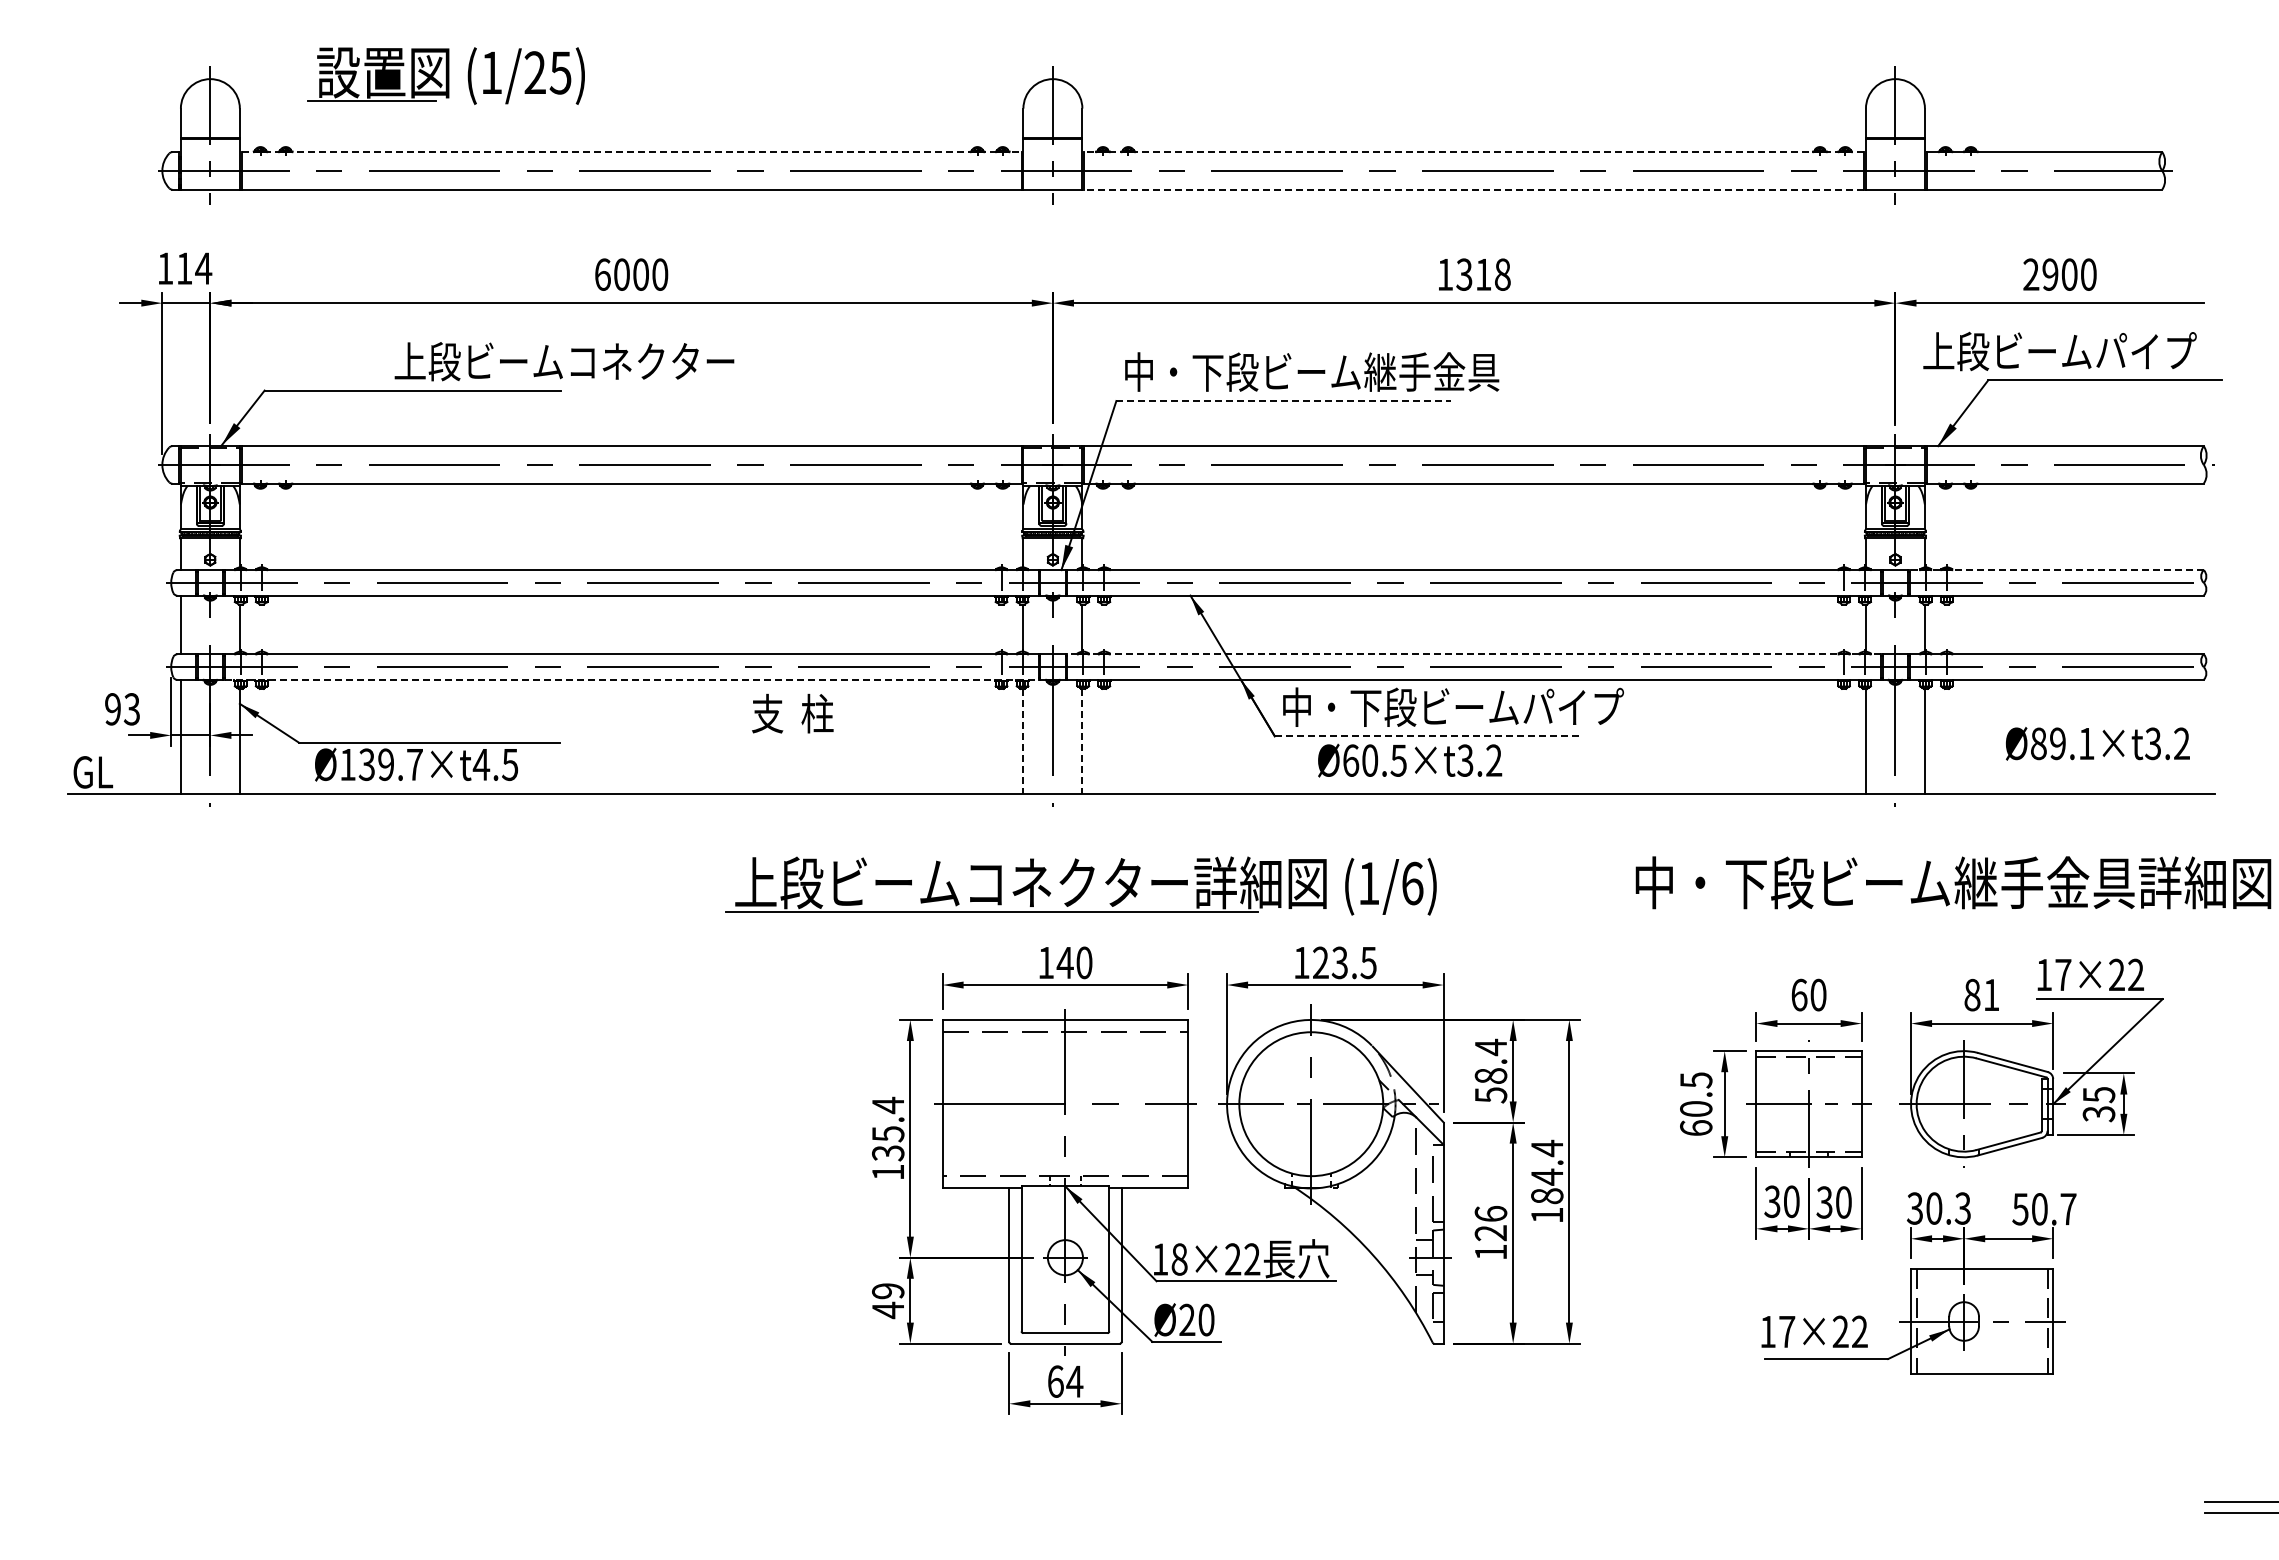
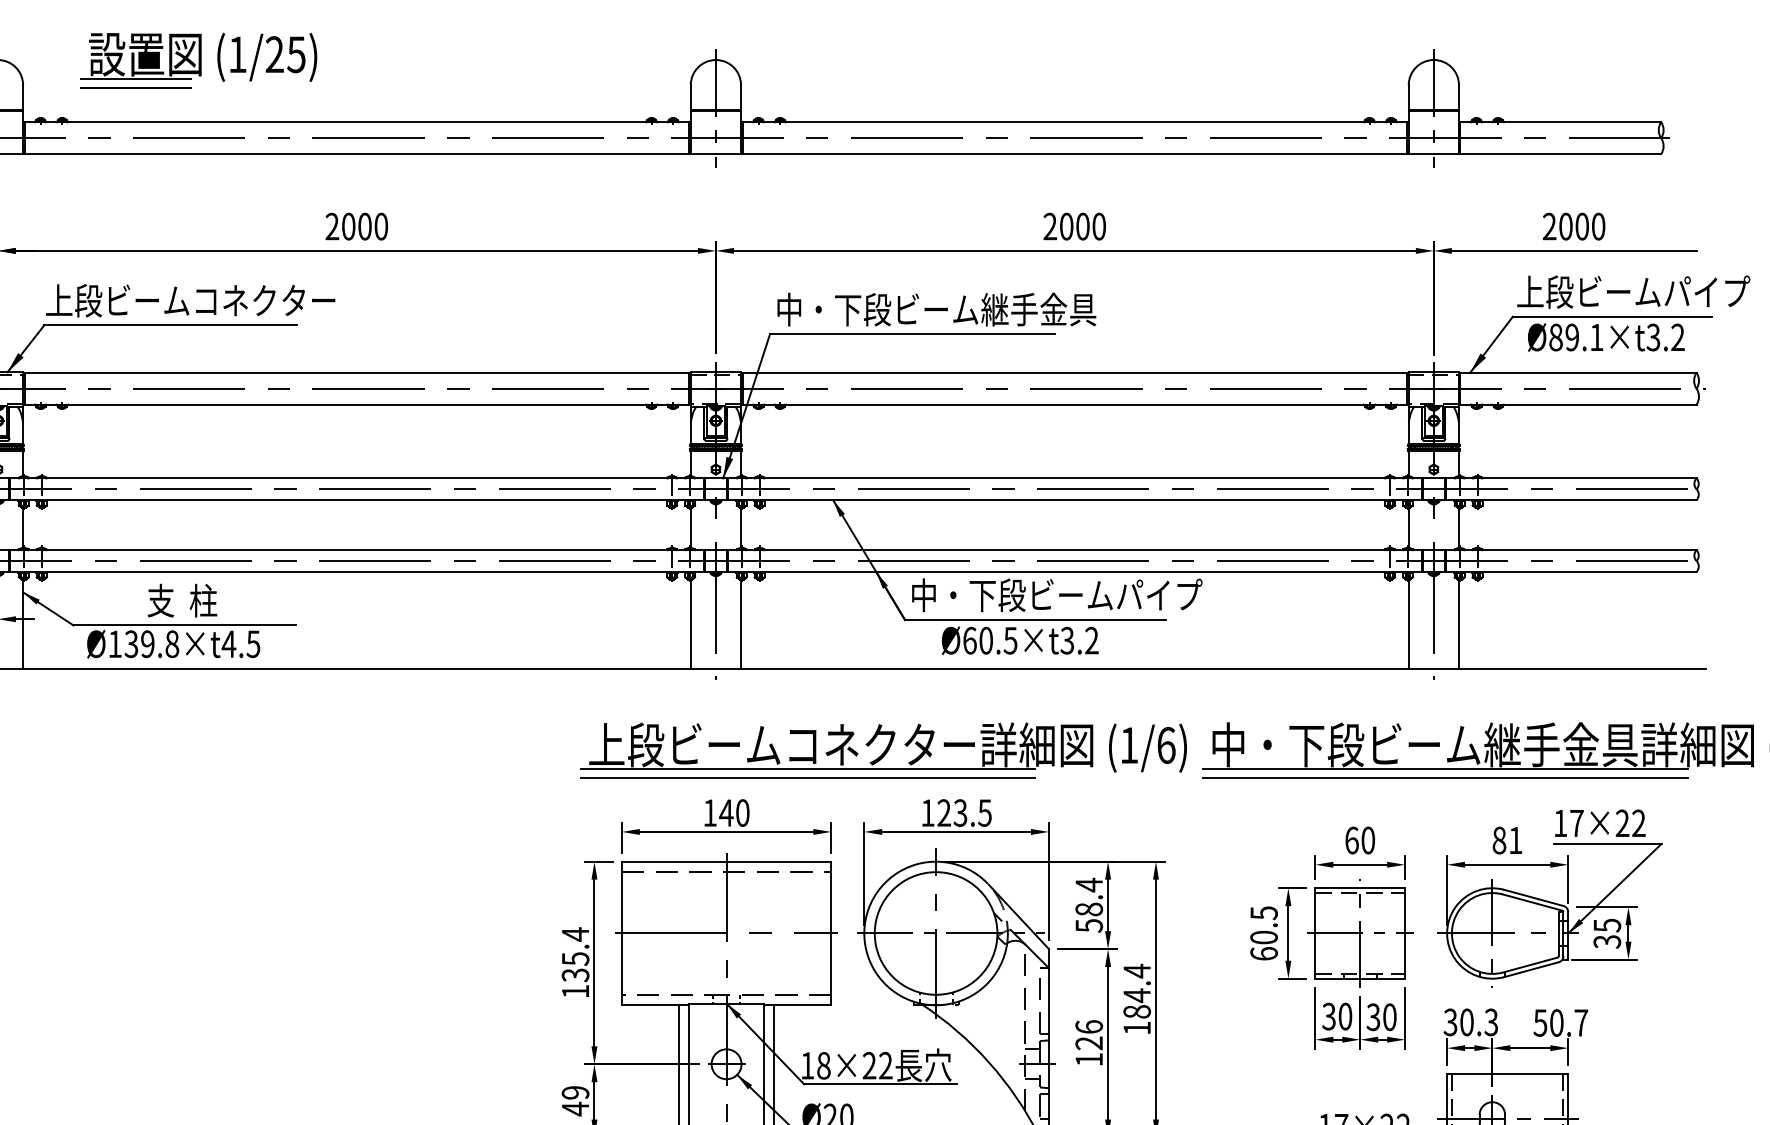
line: (372, 111) -> (136, 87), added
line: (632, 152) -> (357, 122), dashed -> solid
line: (1473, 152) -> (1074, 122), dashed -> solid
line: (1473, 189) -> (1074, 154), dashed -> solid
text: (602, 274) -> (332, 226), 6000 -> 2000
text: (1473, 274) -> (1074, 226), 1318 -> 2000
text: (2050, 274) -> (1565, 226), 2900 -> 2000
text: (2059, 351) -> (1633, 292), moved
text: (564, 361) -> (190, 300), moved
line: (1284, 401) -> (913, 334), dashed -> solid
line: (2056, 570) -> (1571, 478), dashed -> solid
line: (1474, 654) -> (1075, 550), dashed -> solid
line: (631, 679) -> (356, 571), dashed -> solid
text: (792, 713) -> (182, 600), moved
line: (1427, 736) -> (1035, 620), dashed -> solid
line: (1023, 741) -> (690, 624), dashed -> solid
line: (1082, 741) -> (741, 624), dashed -> solid
text: (2097, 743) -> (1606, 337), moved
text: (414, 764) -> (171, 644), Ø139.7×t4.5 -> Ø139.8×t4.5
part: (1080, 885) -> (883, 747), moved
line: (1908, 911) -> (1444, 769), added
line: (1160, 922) -> (807, 778), added
line: (1908, 922) -> (1444, 778), added

